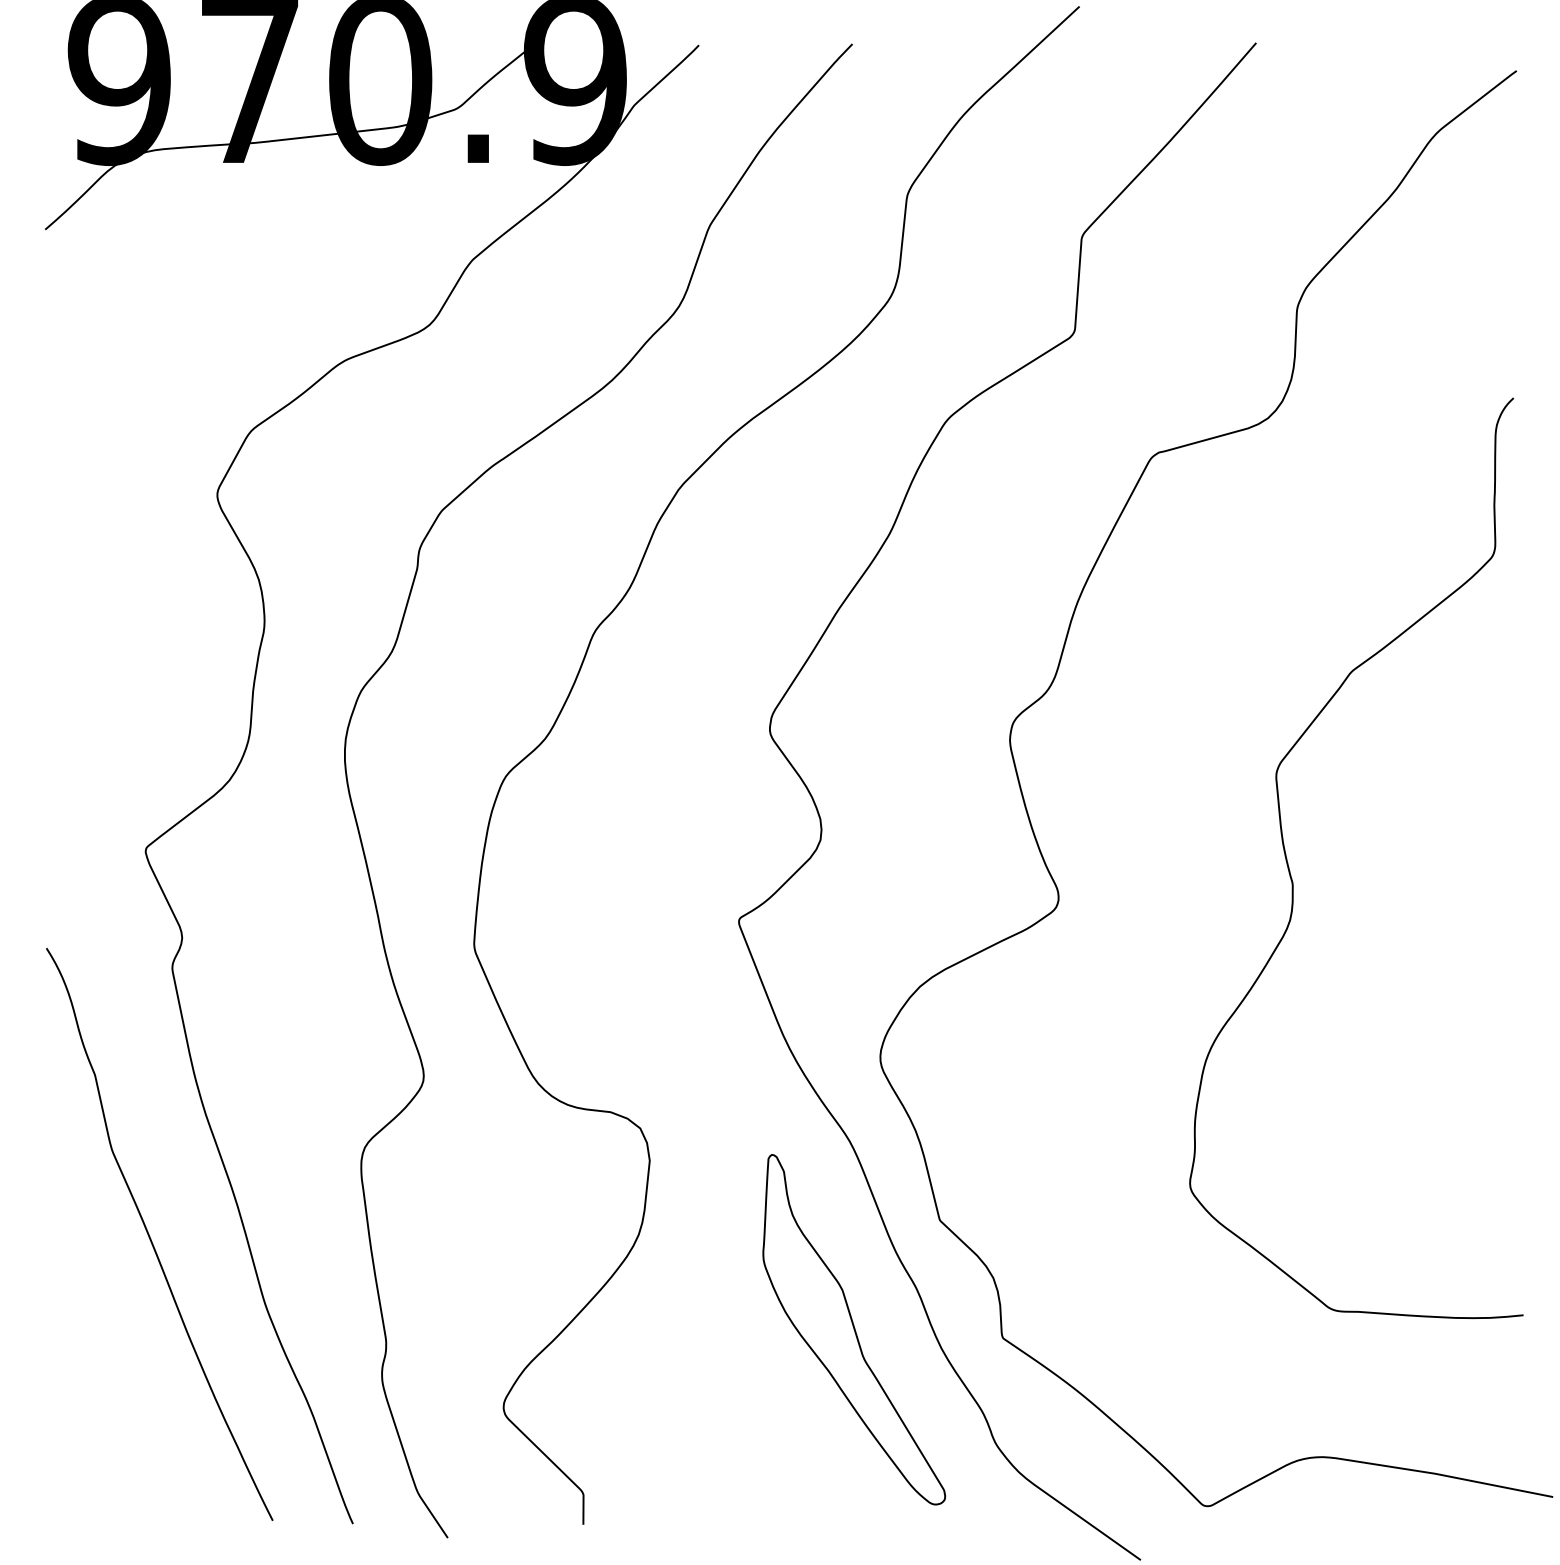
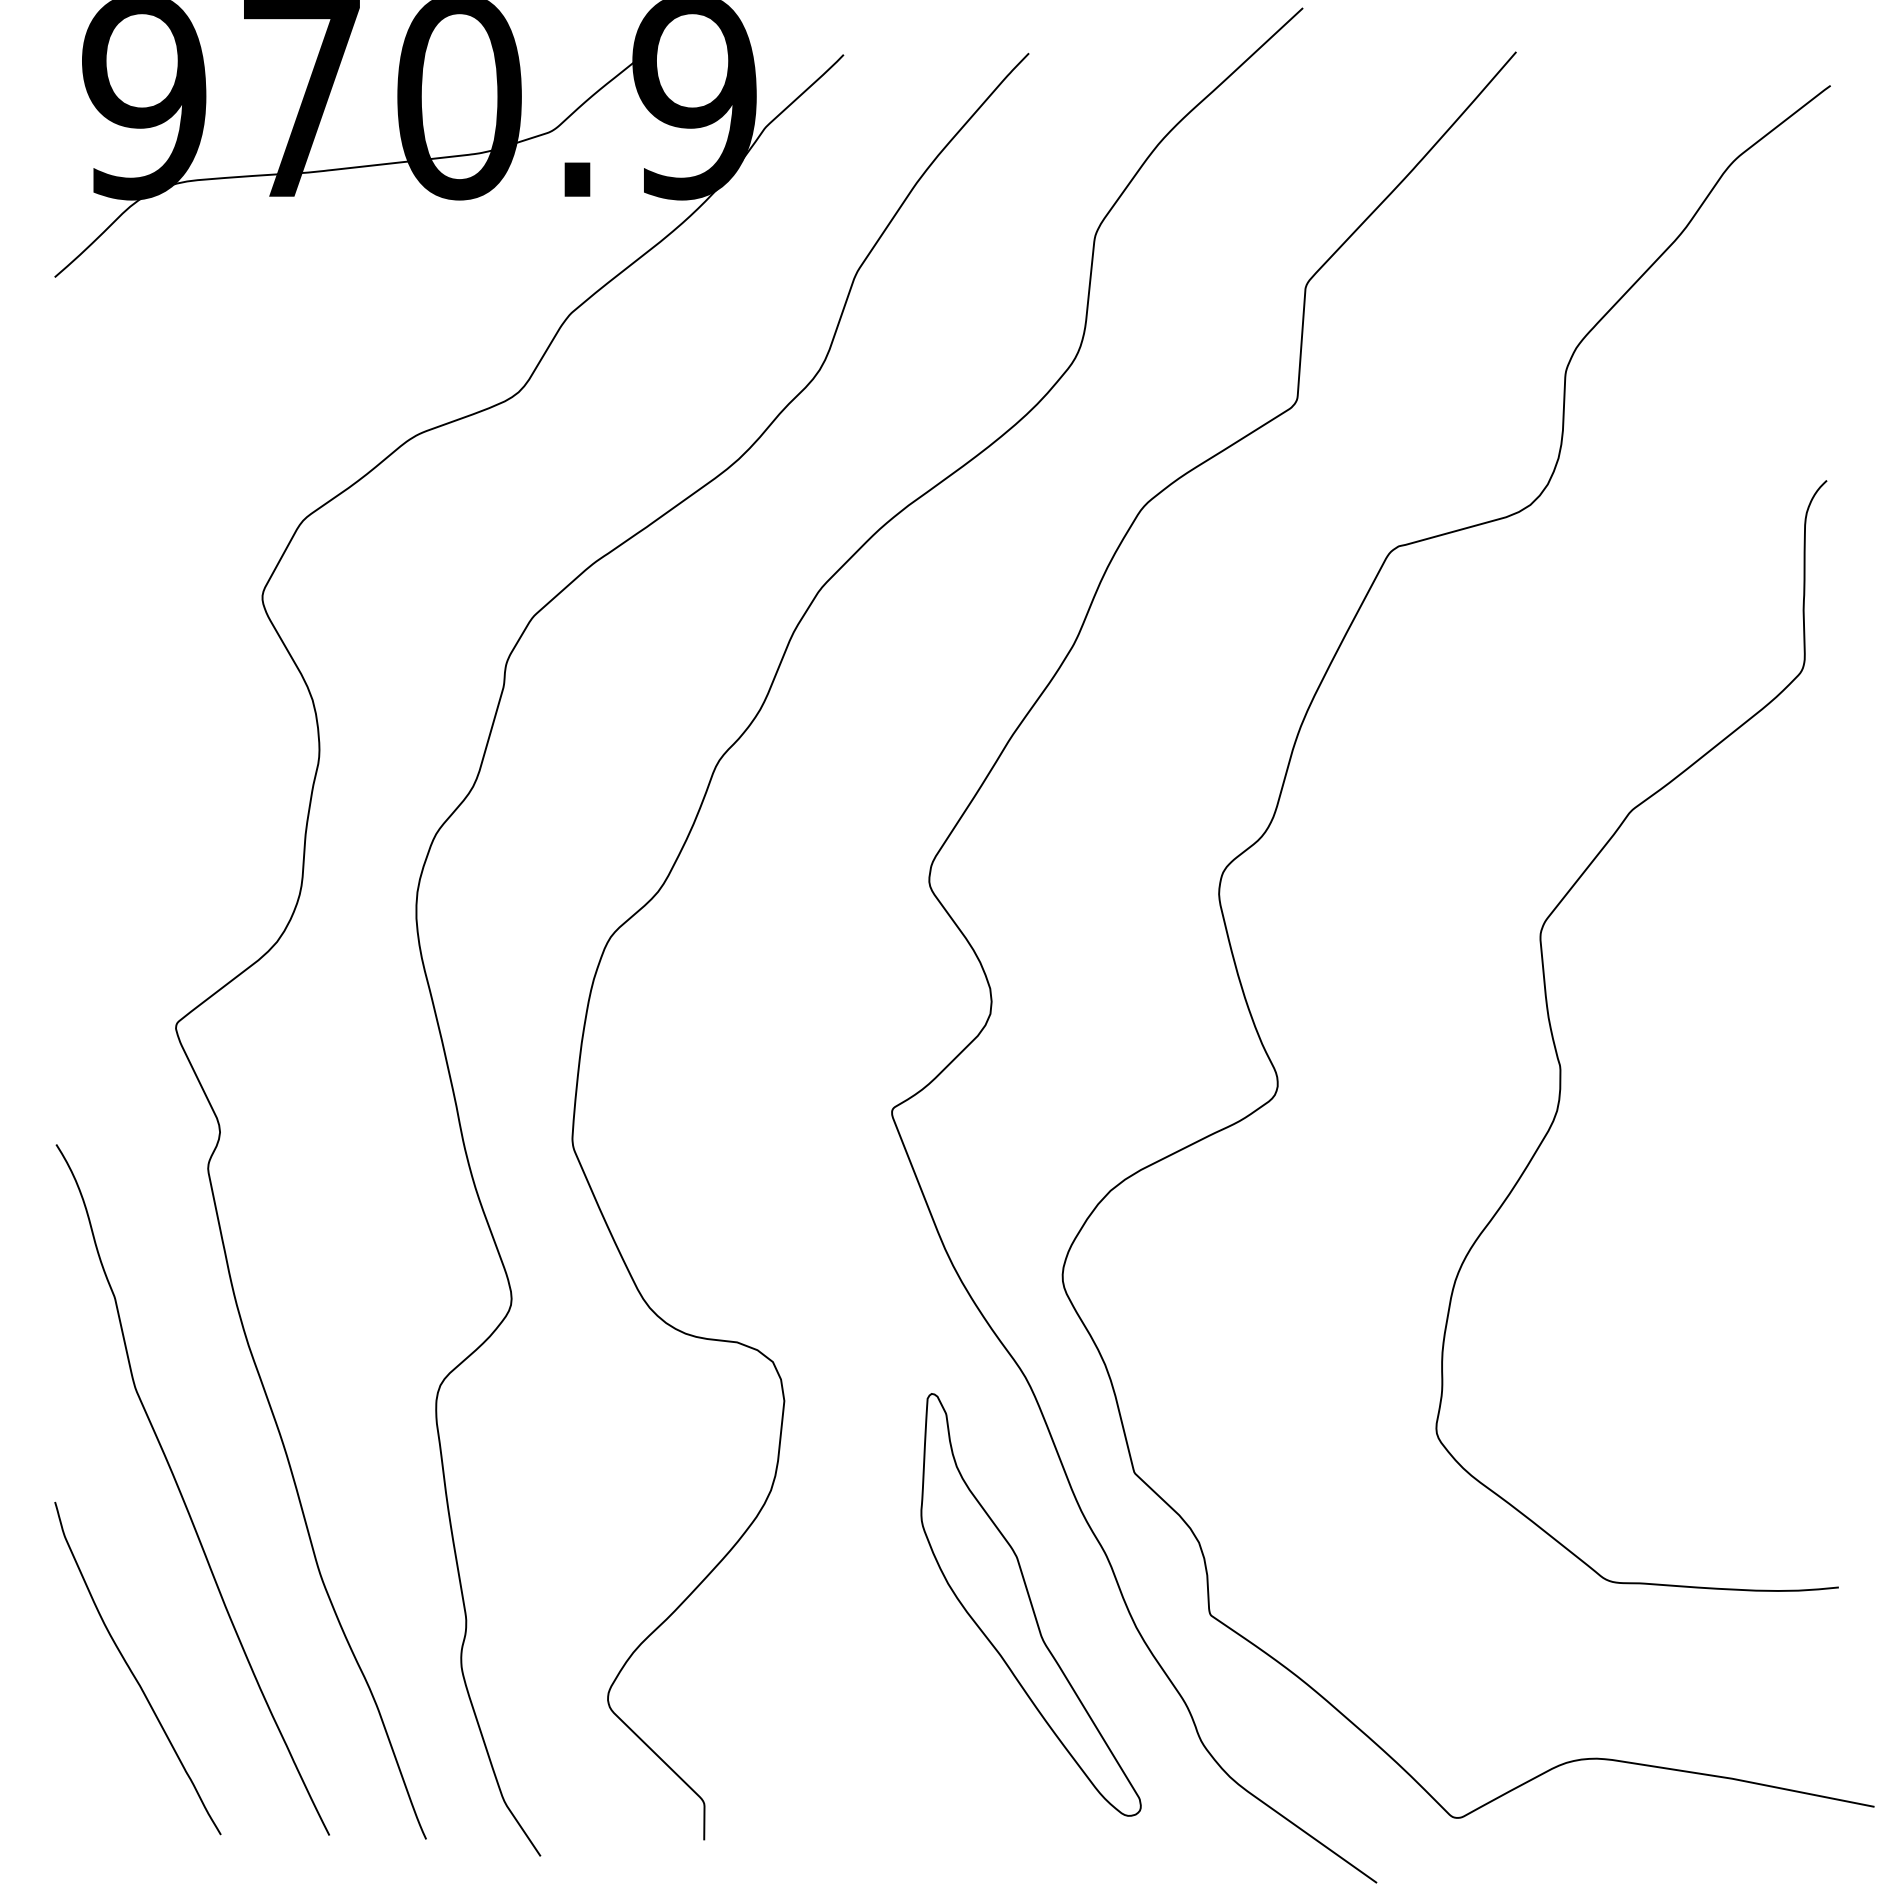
curve: (109, 1384) -> (132, 1671), added

